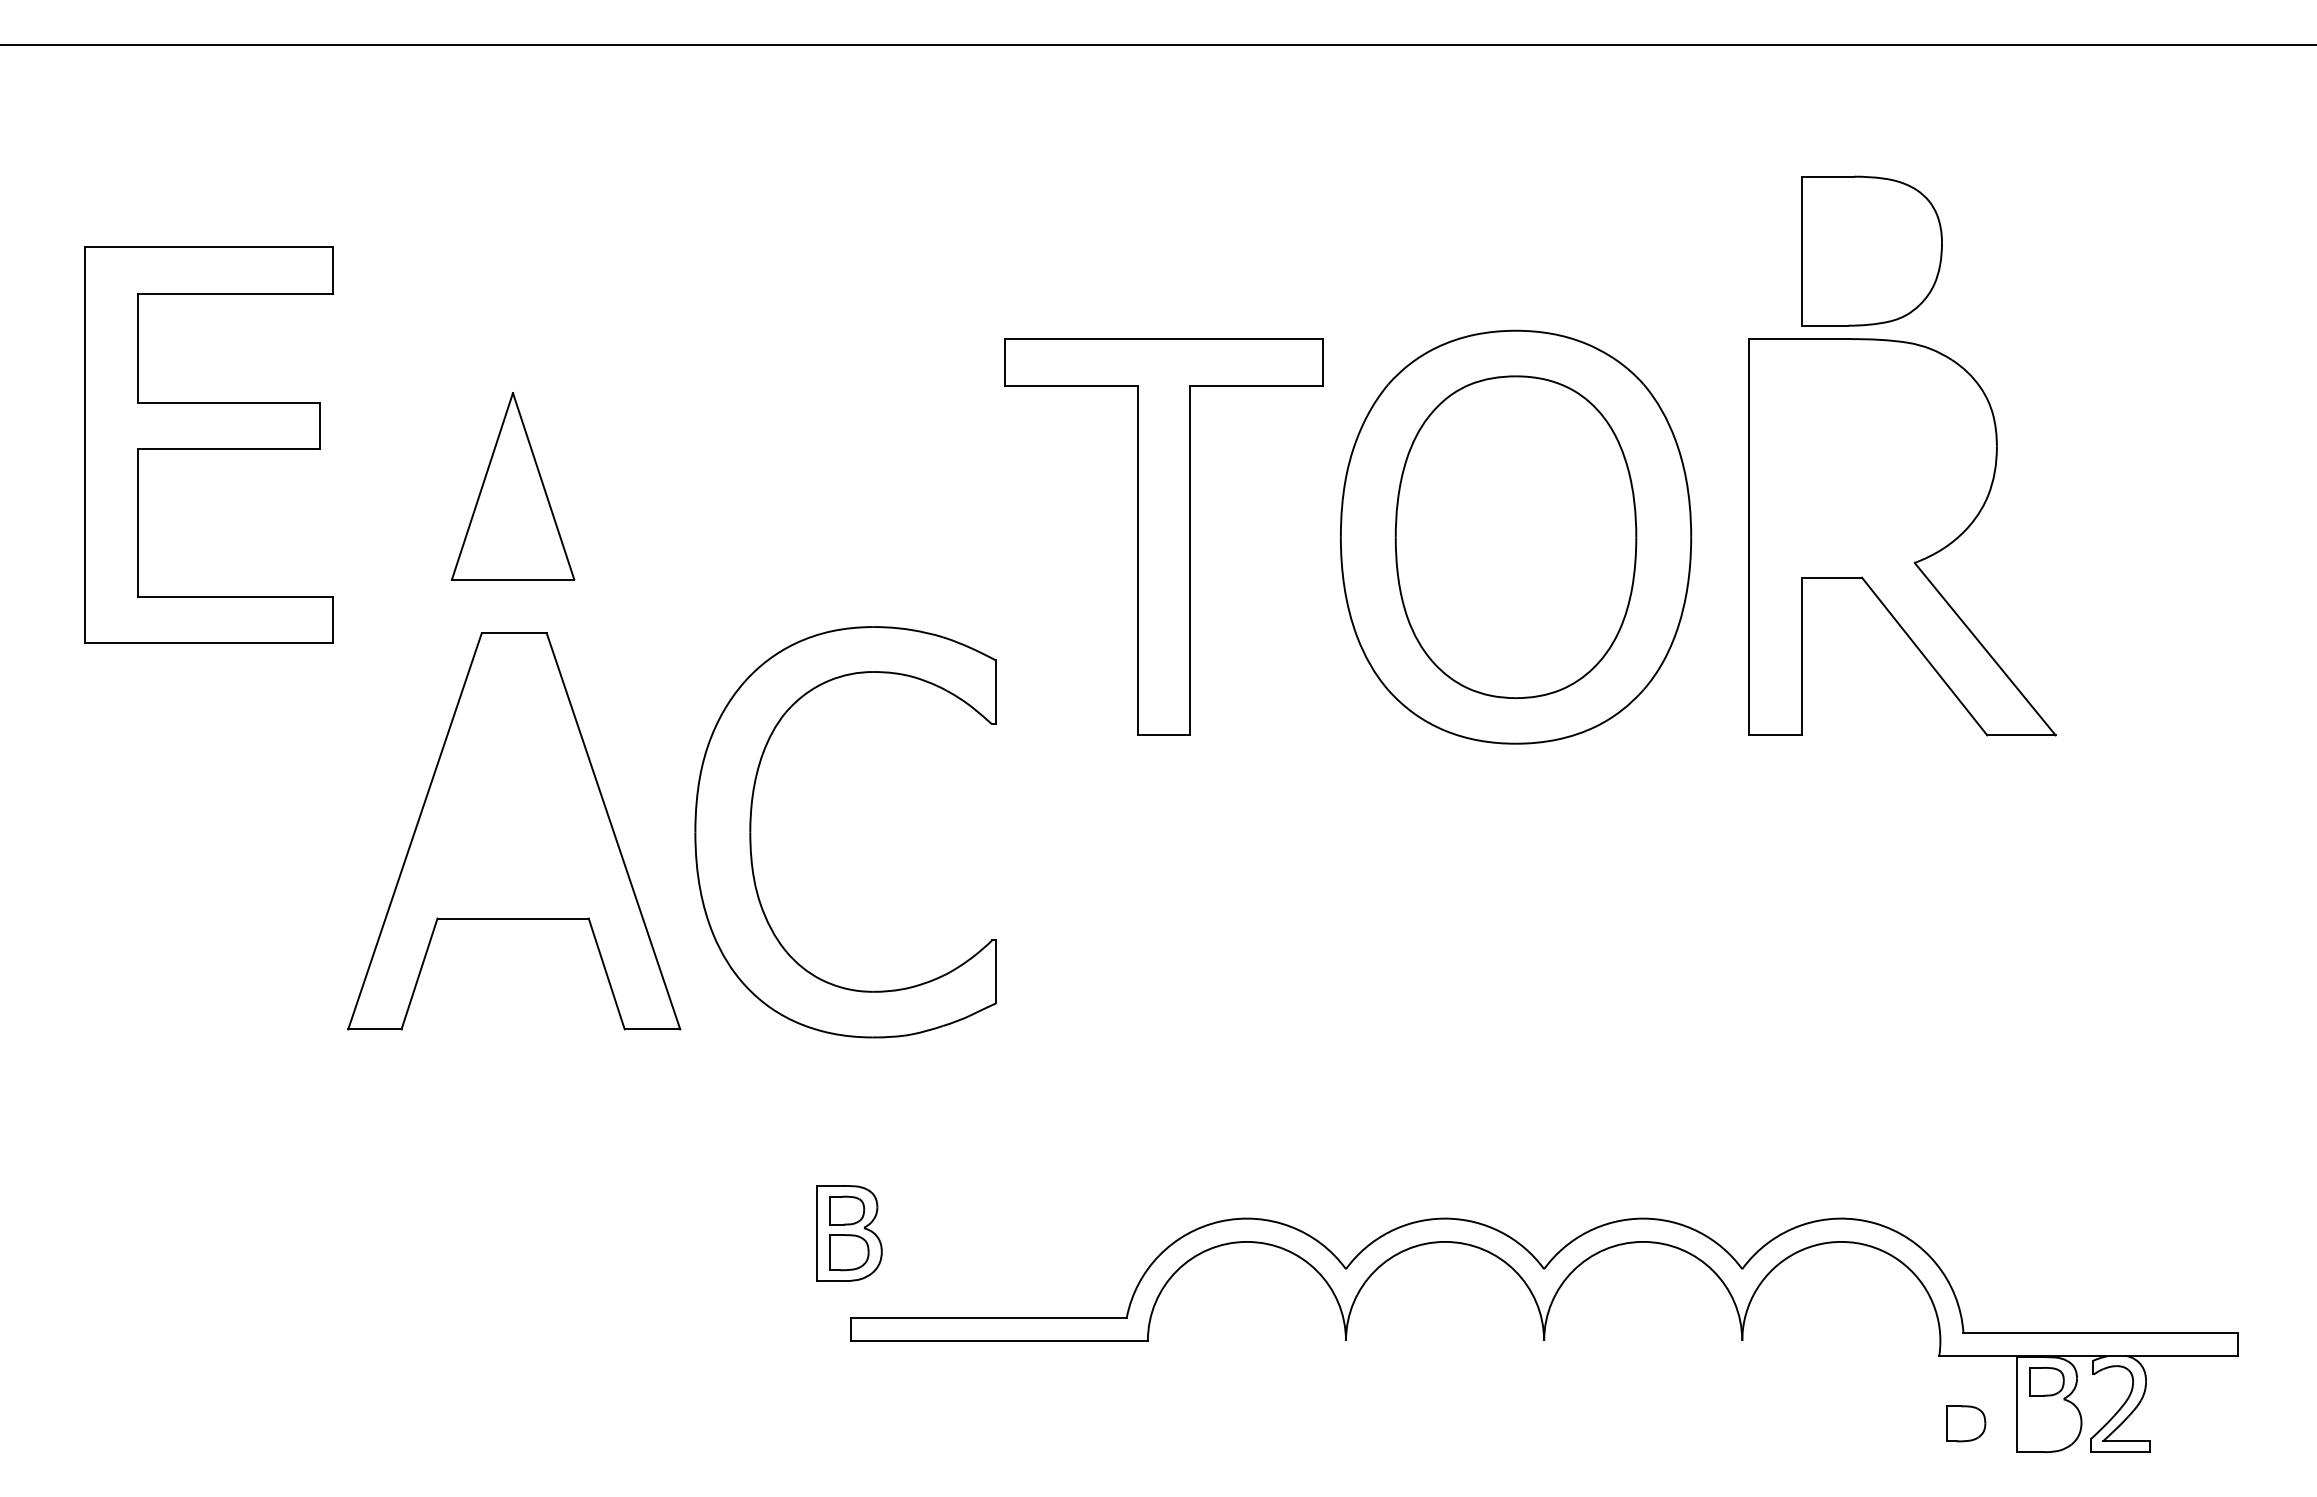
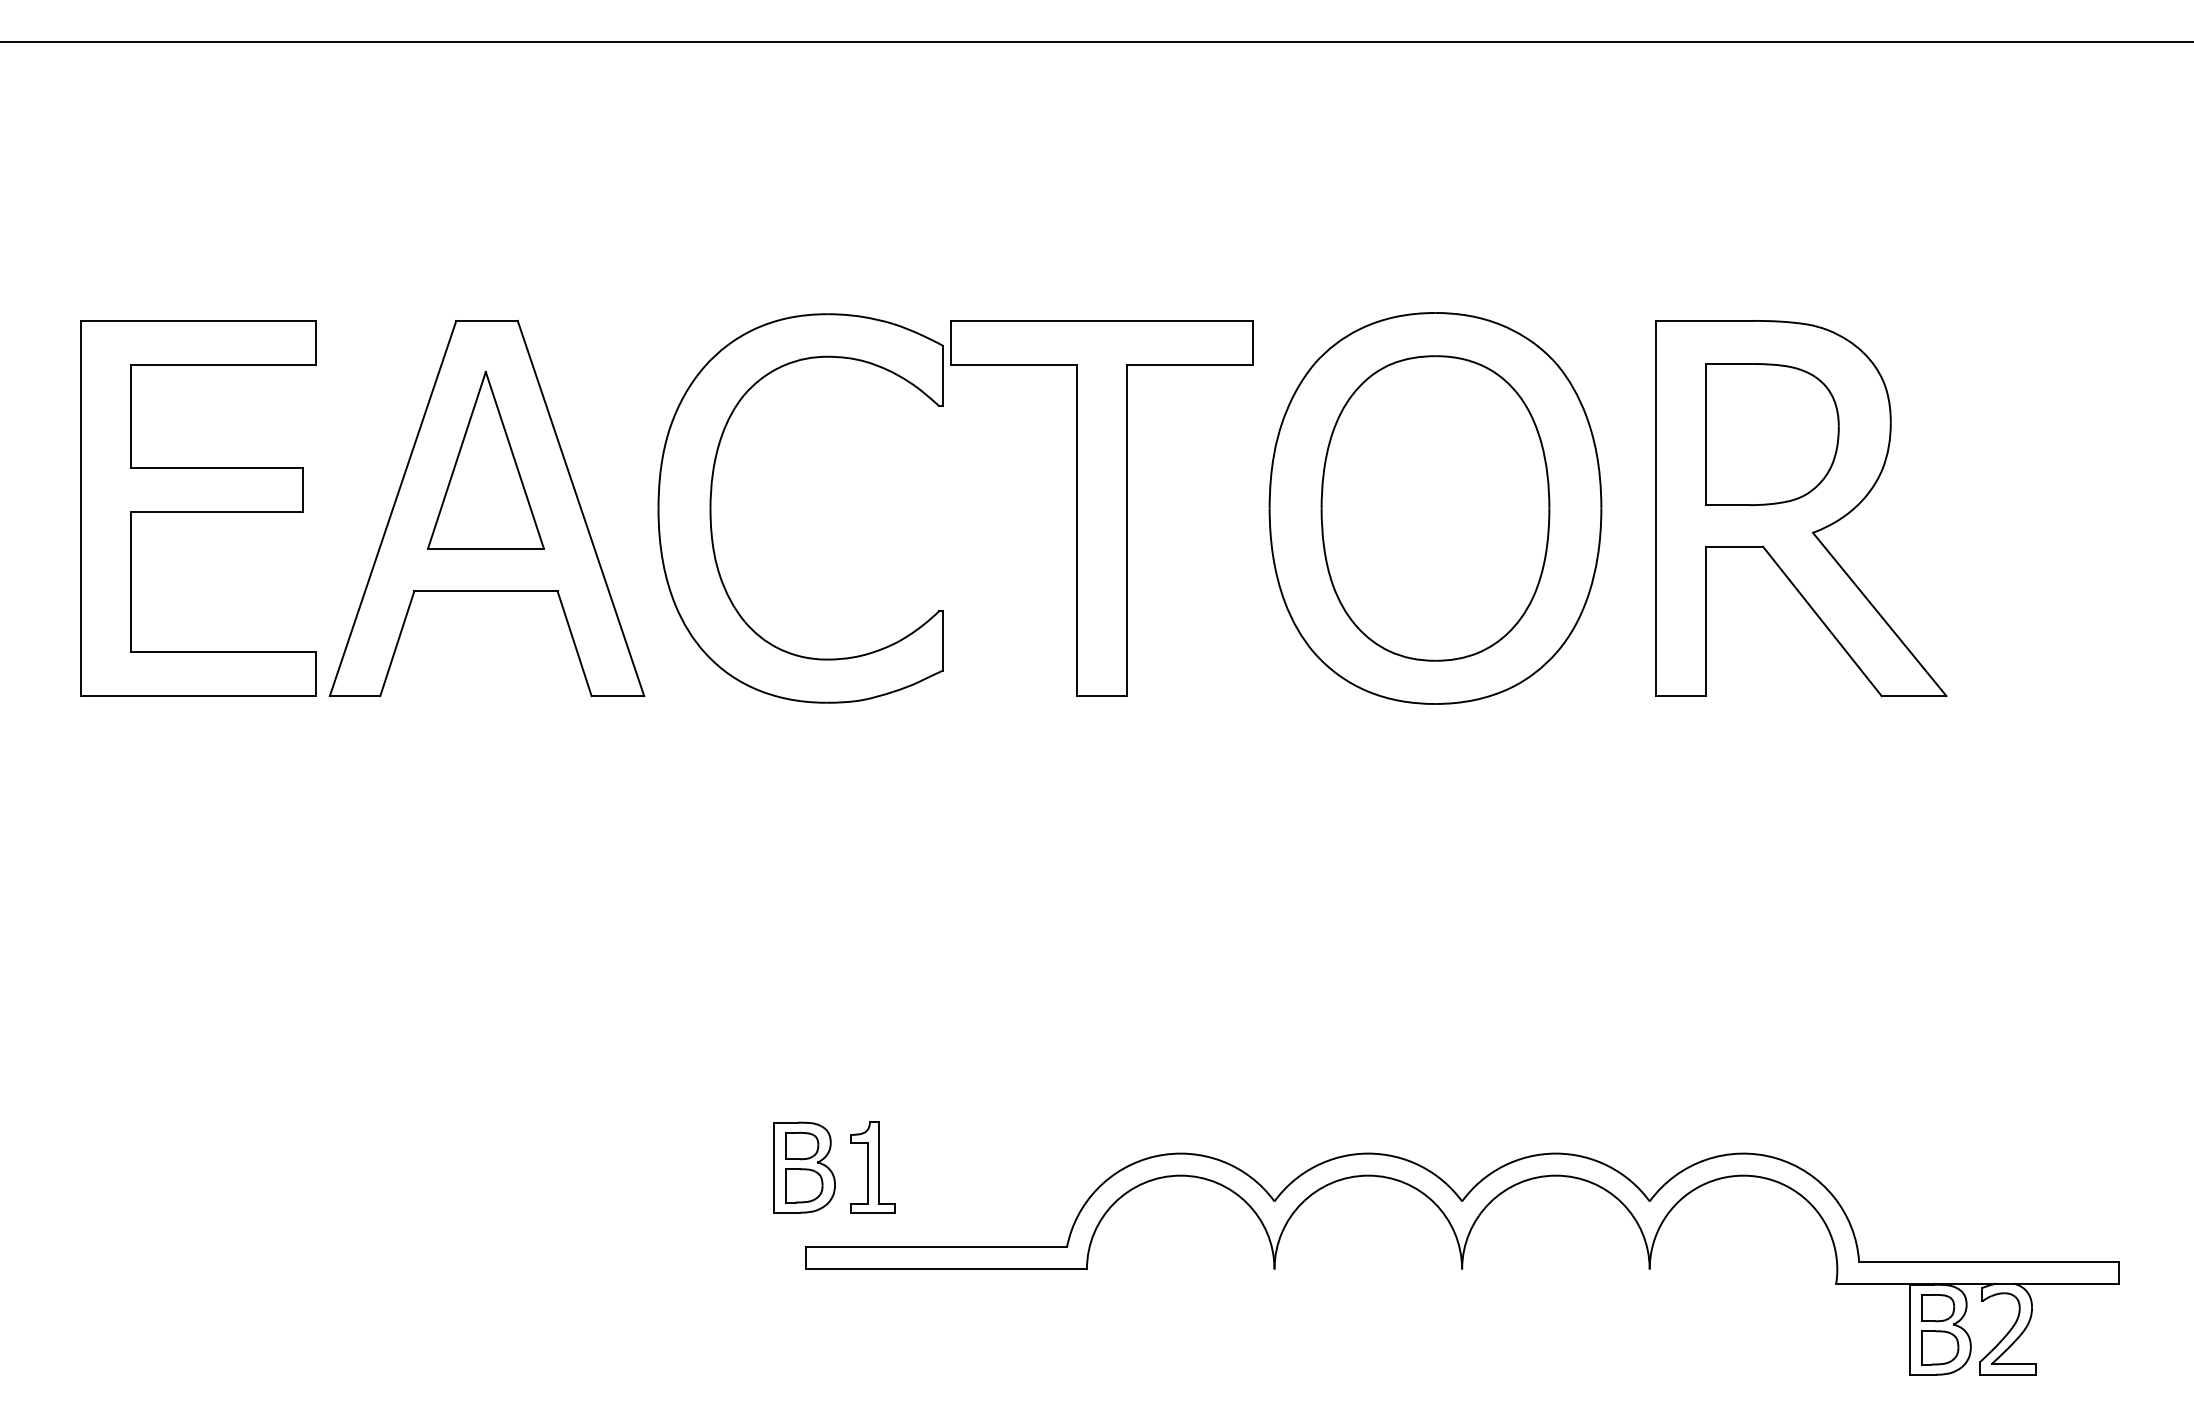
part: (1871, 250) -> (1772, 433), moved
part: (208, 444) -> (197, 507), moved
part: (514, 831) -> (487, 508), moved
part: (751, 832) -> (711, 508), moved
part: (922, 1233) -> (873, 1167), added
part: (1966, 1423) -> (1940, 1347), moved

